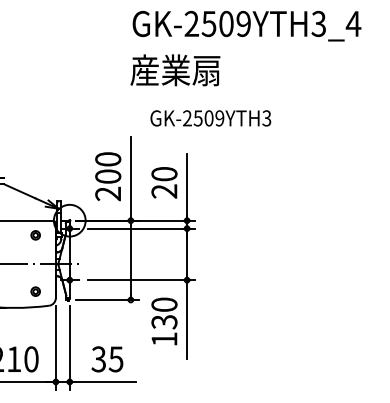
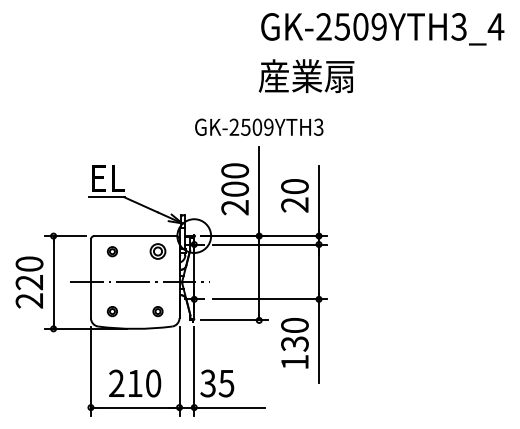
text: (211, 117) -> (259, 126), moved
part: (35, 235) -> (157, 251), size x1.6
text: (107, 359) -> (217, 383), moved

